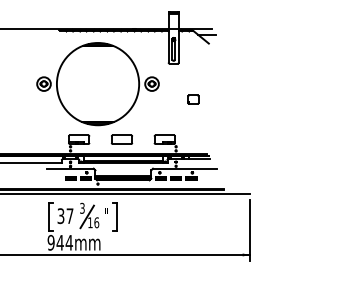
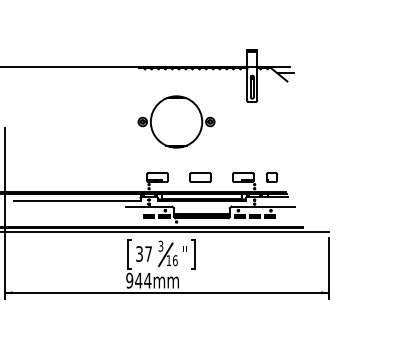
part: (97, 83) -> (176, 121), size x0.62
part: (192, 99) -> (271, 177), moved

